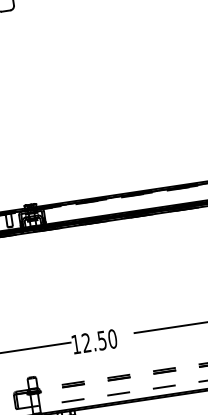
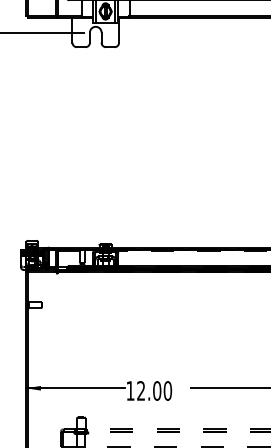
text: (102, 340) -> (157, 390), 12.50 -> 12.00

